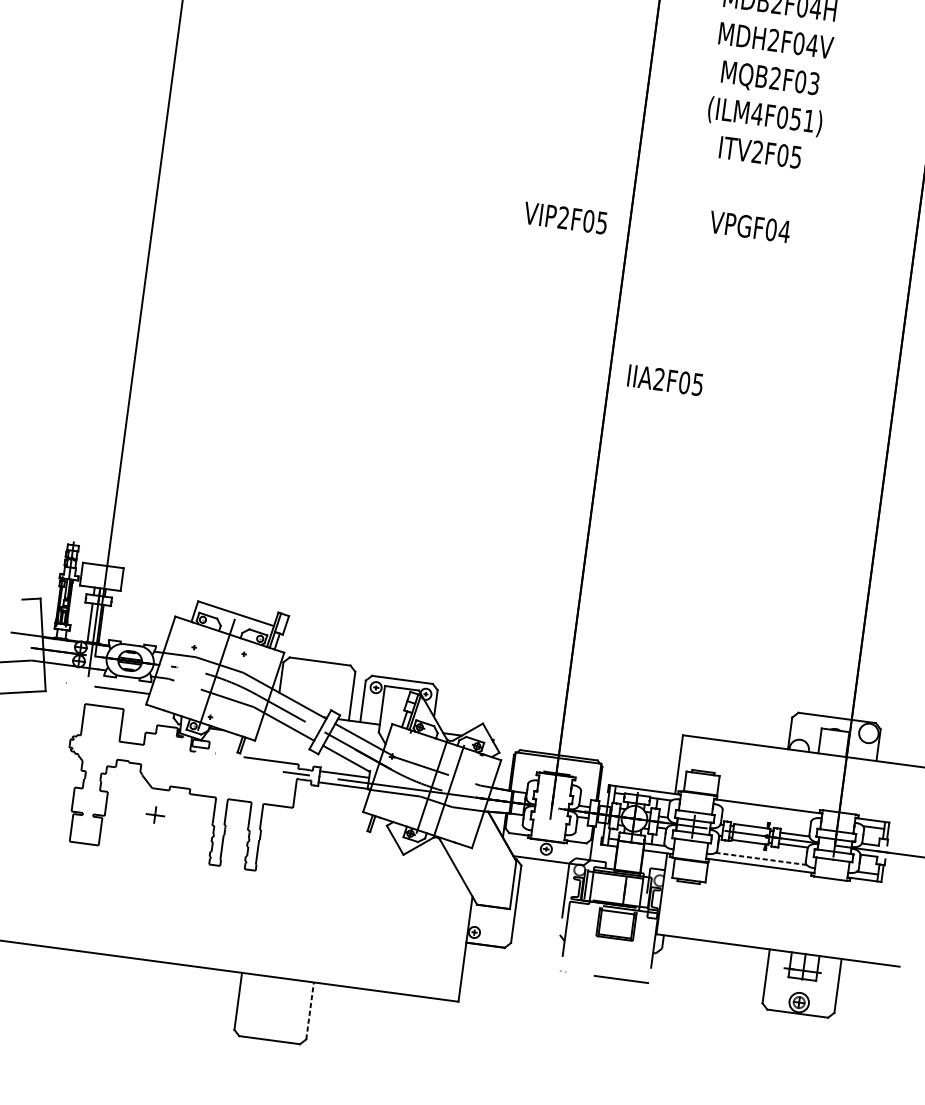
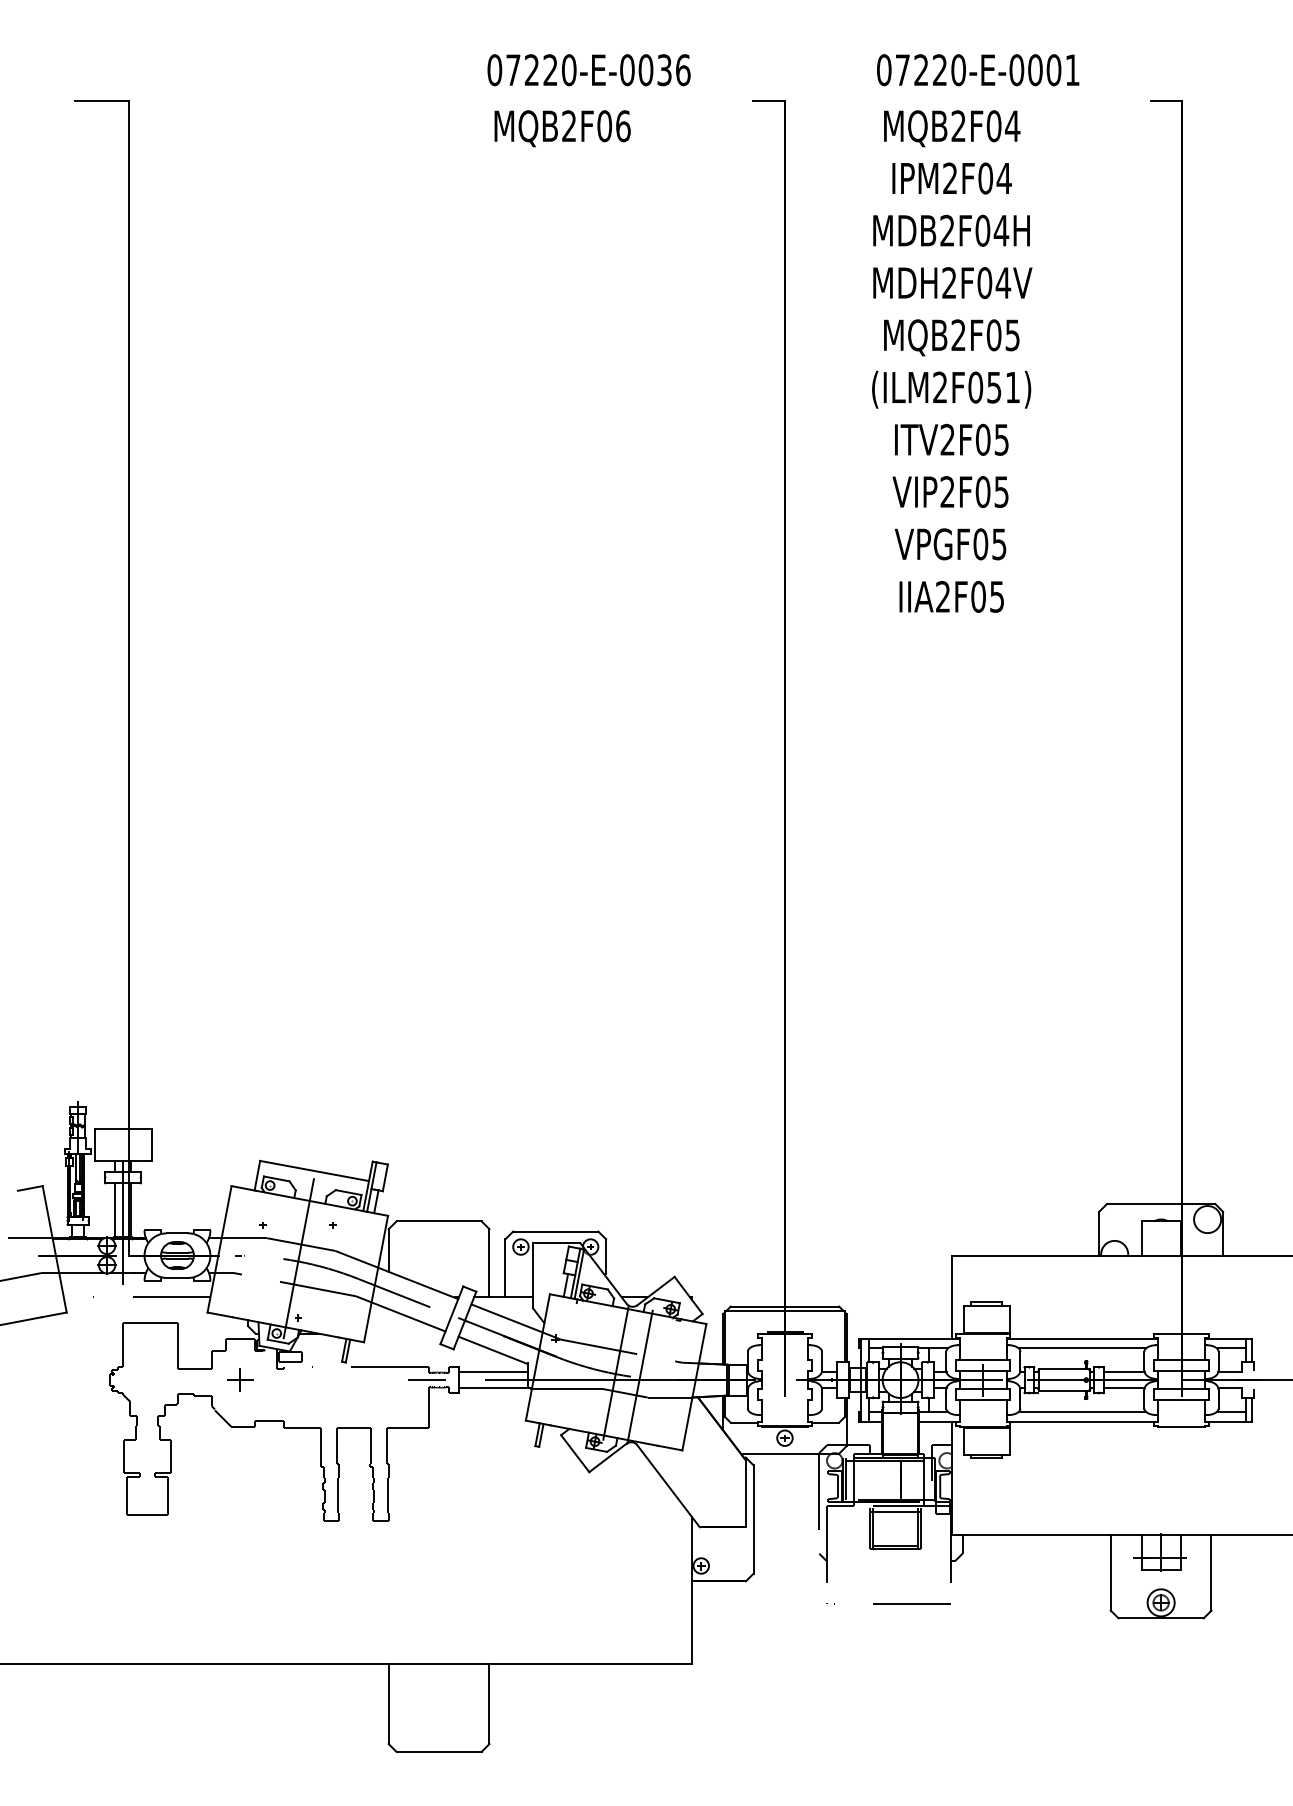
text: (813, 83) -> (1012, 334), MQB2F03 -> MQB2F05
text: (756, 113) -> (939, 386), (ILM4F051) -> (ILM2F051)
text: (565, 218) -> (950, 492), moved
text: (784, 231) -> (999, 544), VPGF04 -> VPGF05
text: (665, 380) -> (951, 596), moved
line: (767, 813) -> (1082, 1348), added
part: (155, 814) -> (240, 1379), moved
line: (761, 859) -> (1082, 1412), dashed -> solid
line: (310, 1011) -> (489, 1704), dashed -> solid

